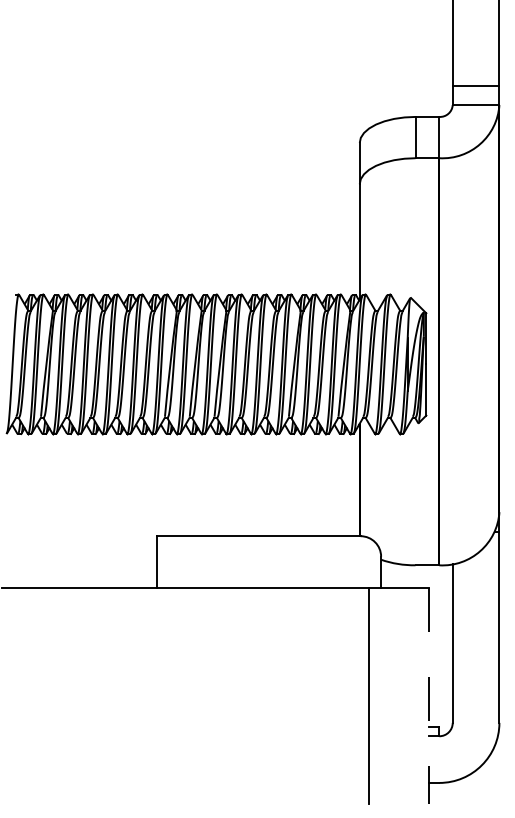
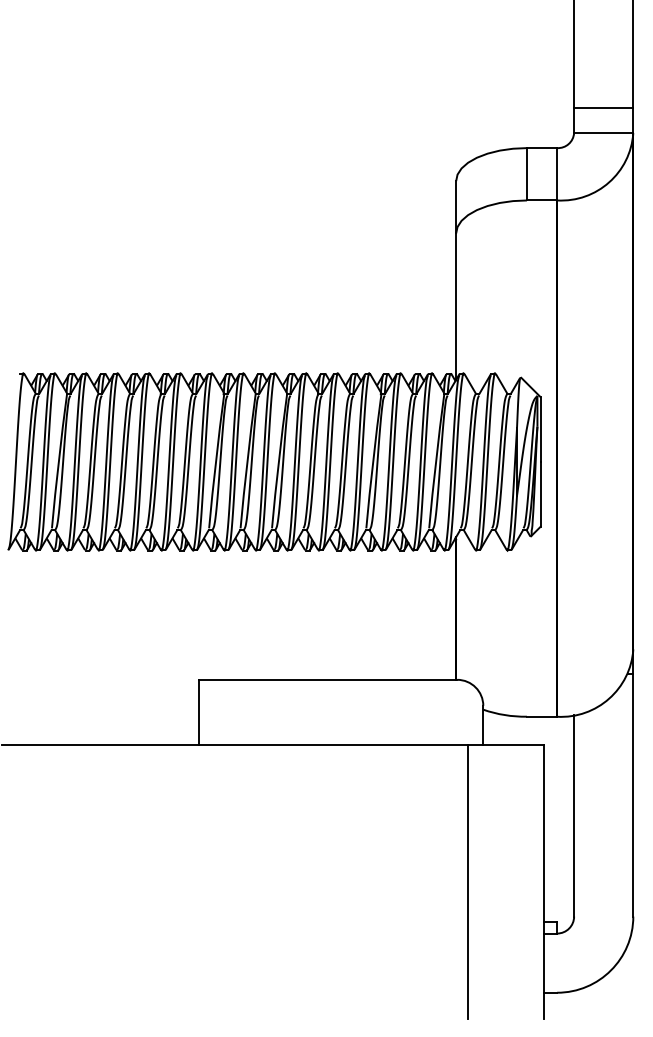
line: (429, 696) -> (544, 882), dashed -> solid

